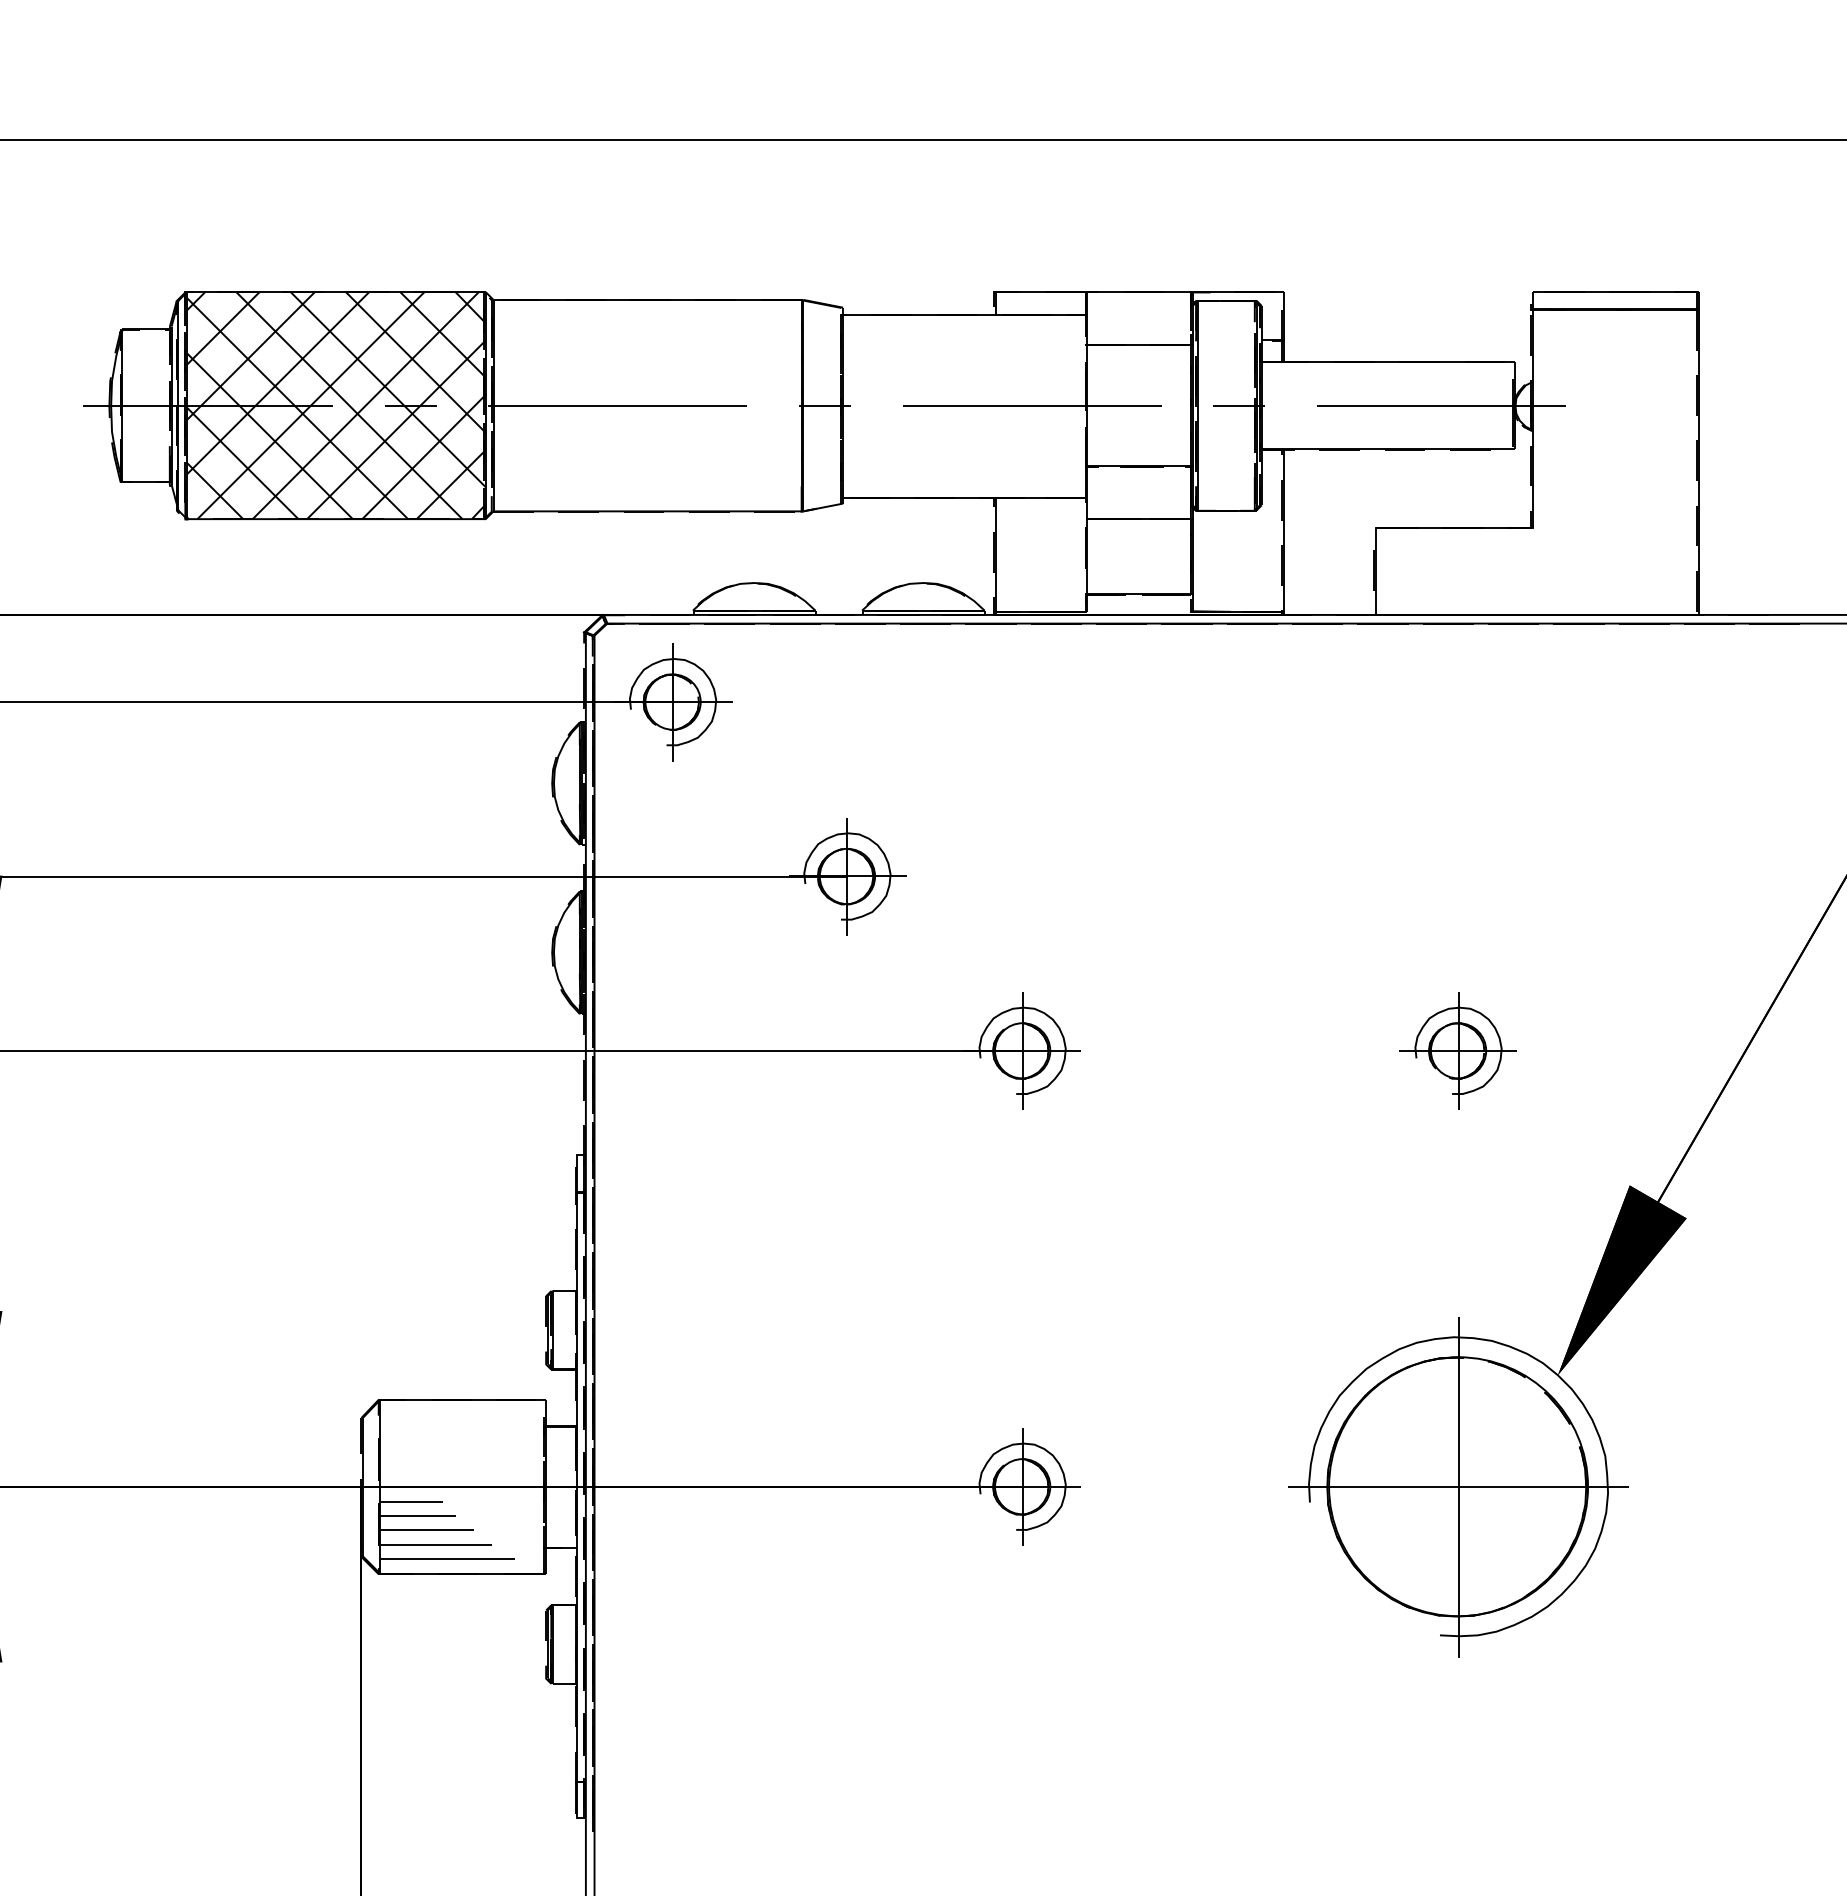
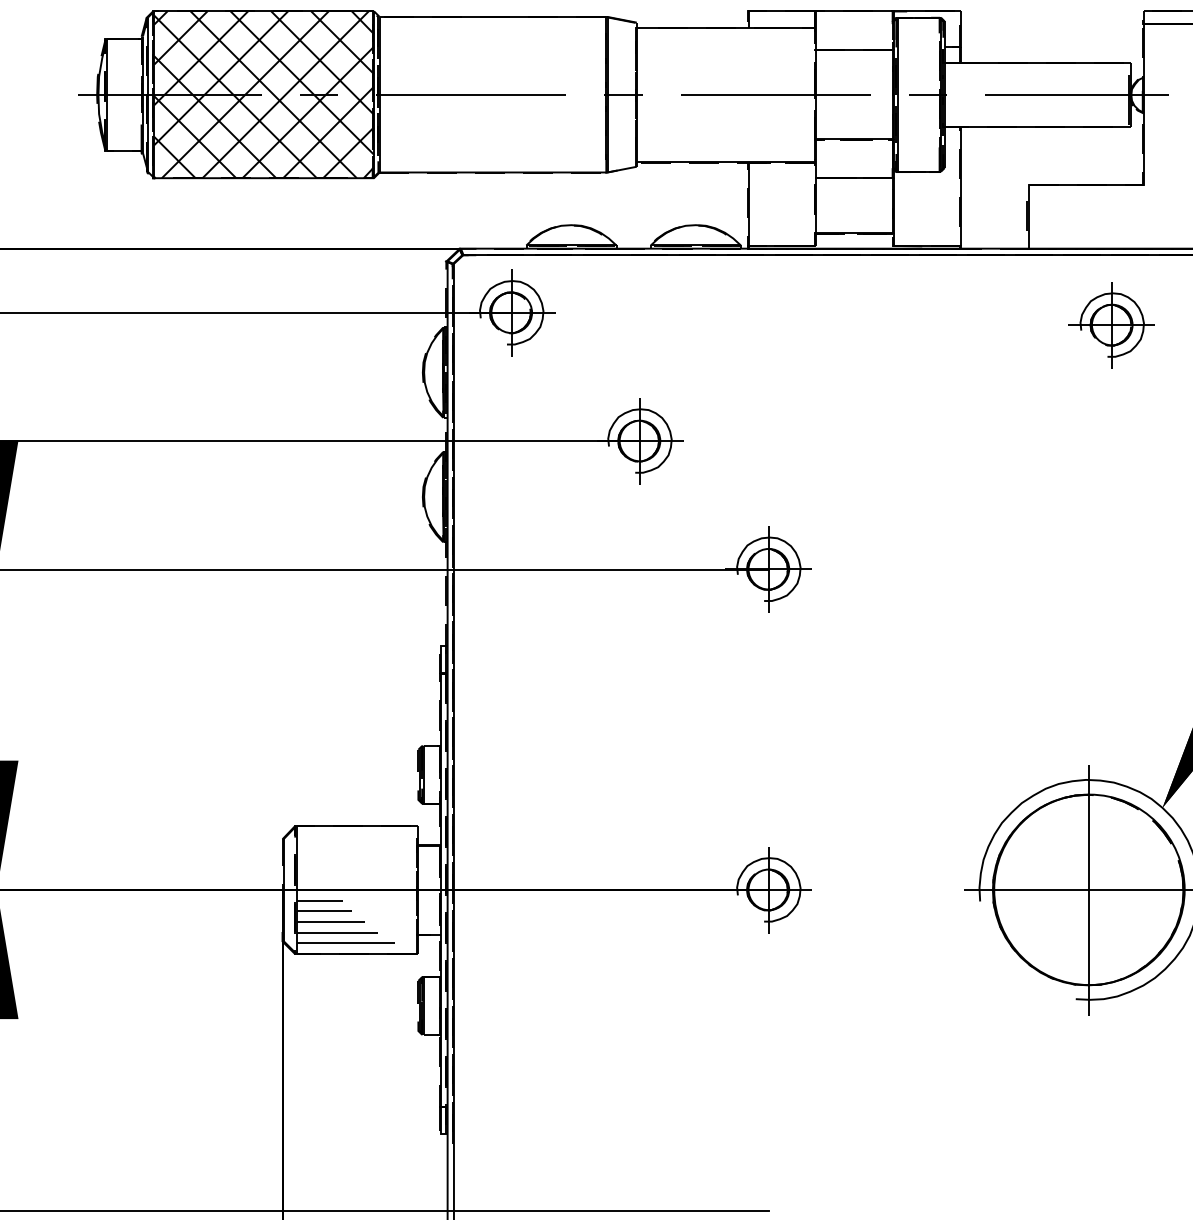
part: (1457, 1050) -> (1111, 324), moved

